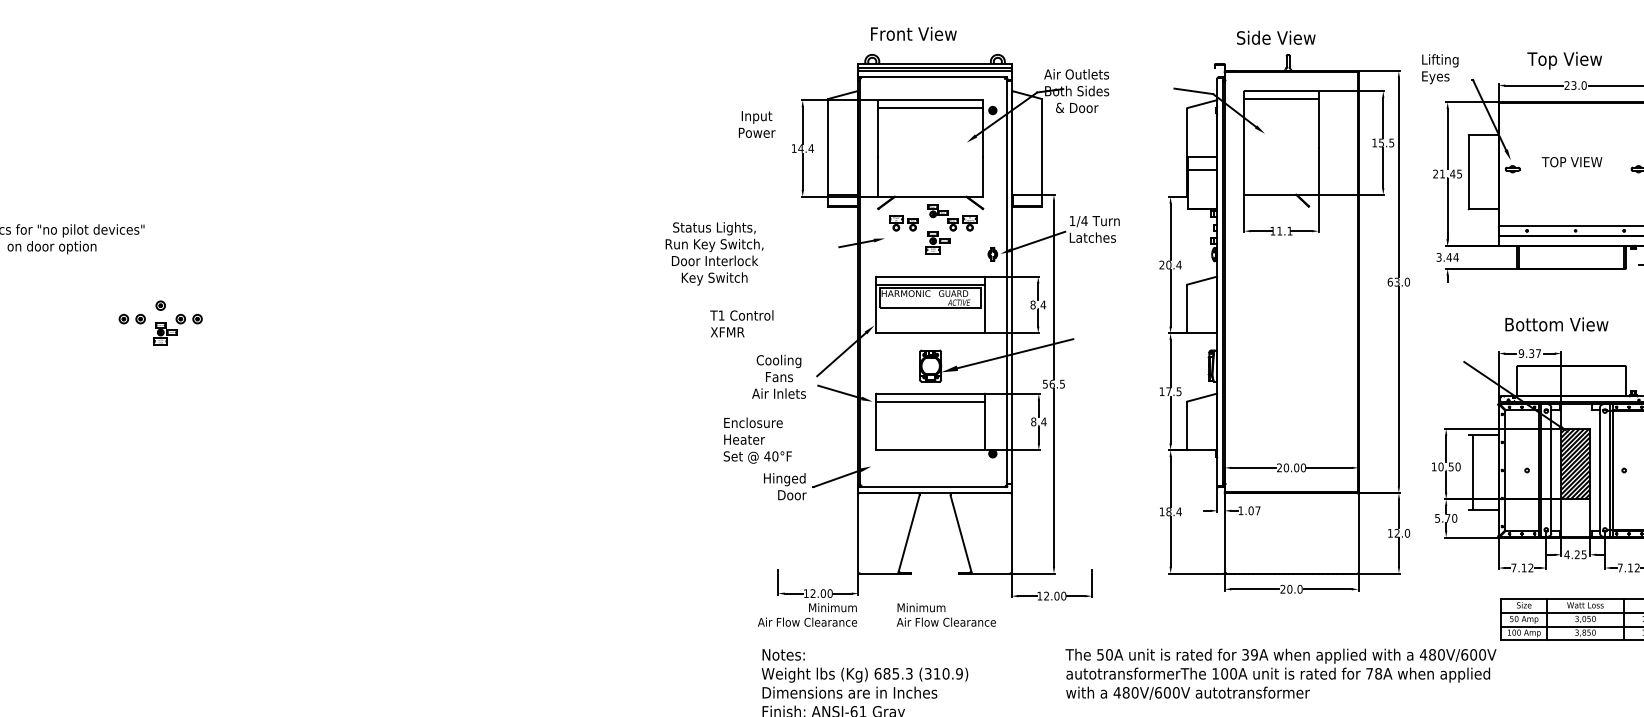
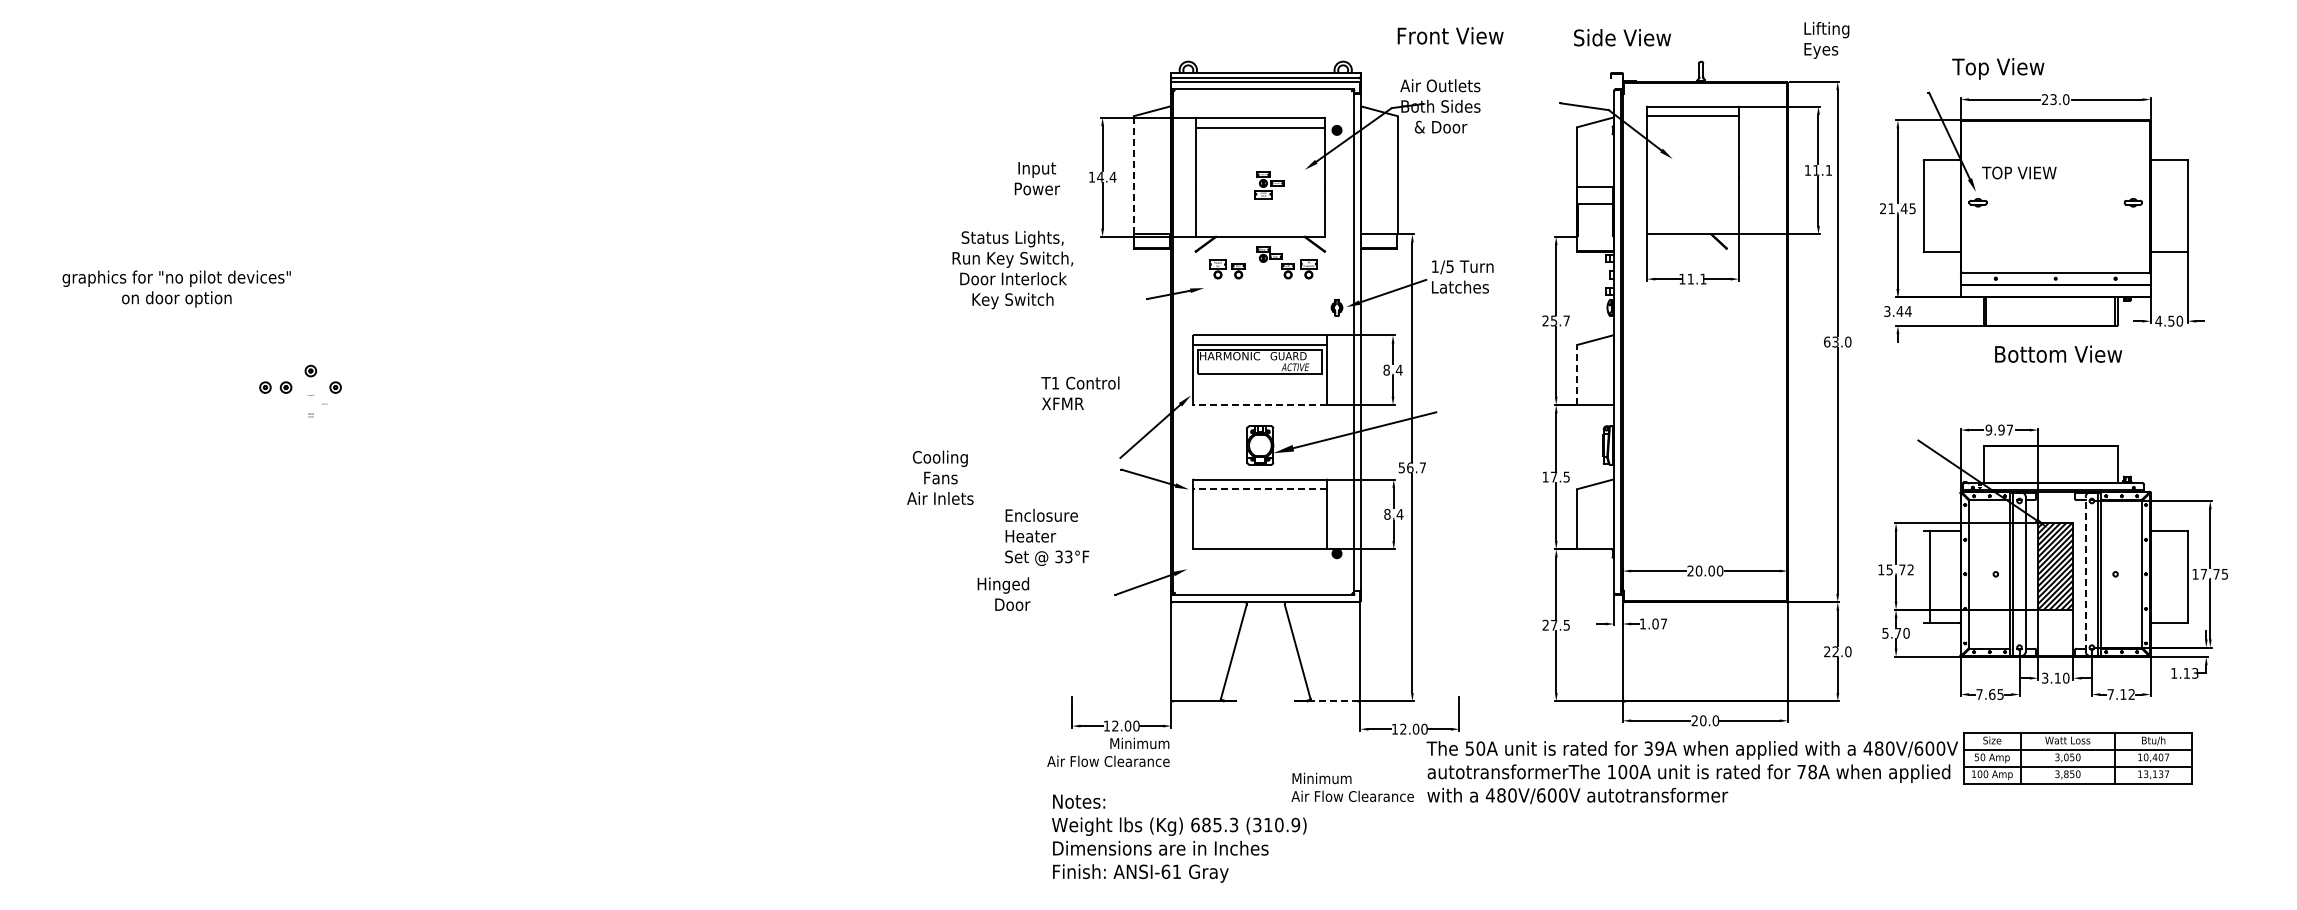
text: (913, 33) -> (1450, 35), moved
text: (1276, 37) -> (1622, 37), moved
text: (1564, 60) -> (1998, 68), moved
text: (1440, 69) -> (1826, 40), moved
text: (756, 124) -> (1036, 178), moved
text: (1386, 143) -> (1822, 170), 15.5 -> 11.1
line: (827, 147) -> (1133, 175), solid -> dashed
text: (1572, 161) -> (2019, 172), moved
text: (1084, 220) -> (1450, 266), 1/4 -> 1/5
part: (938, 242) -> (1269, 185), moved
text: (714, 254) -> (1012, 270), moved
text: (1174, 264) -> (1560, 320), 20.4 -> 25.7
line: (1187, 309) -> (1576, 375), solid -> dashed
text: (741, 323) -> (1080, 392), moved
text: (1556, 323) -> (2058, 353), moved
part: (178, 329) -> (332, 400), removed
line: (929, 333) -> (1259, 405), solid -> dashed
text: (1531, 353) -> (2001, 429), 9.37 -> 9.97
text: (779, 376) -> (940, 477), moved
text: (1062, 383) -> (1422, 467), 56.5 -> 56.7
line: (930, 401) -> (1260, 489), solid -> dashed
text: (771, 456) -> (1063, 556), 40°F -> 33°F
text: (1449, 466) -> (1900, 569), 10.50 -> 15.72
line: (1599, 469) -> (2085, 573), solid -> dashed
text: (784, 486) -> (1003, 593), moved
text: (1170, 511) -> (1556, 624), 18.4 -> 27.5
text: (1390, 533) -> (1827, 651), 12.0 -> 22.0
text: (1575, 554) -> (2055, 677), 4.25 -> 3.10
text: (1527, 567) -> (1996, 694), 7.12 -> 7.65
line: (990, 573) -> (1334, 701), solid -> dashed
text: (946, 614) -> (1352, 786), moved
text: (1280, 674) -> (1691, 772), moved

